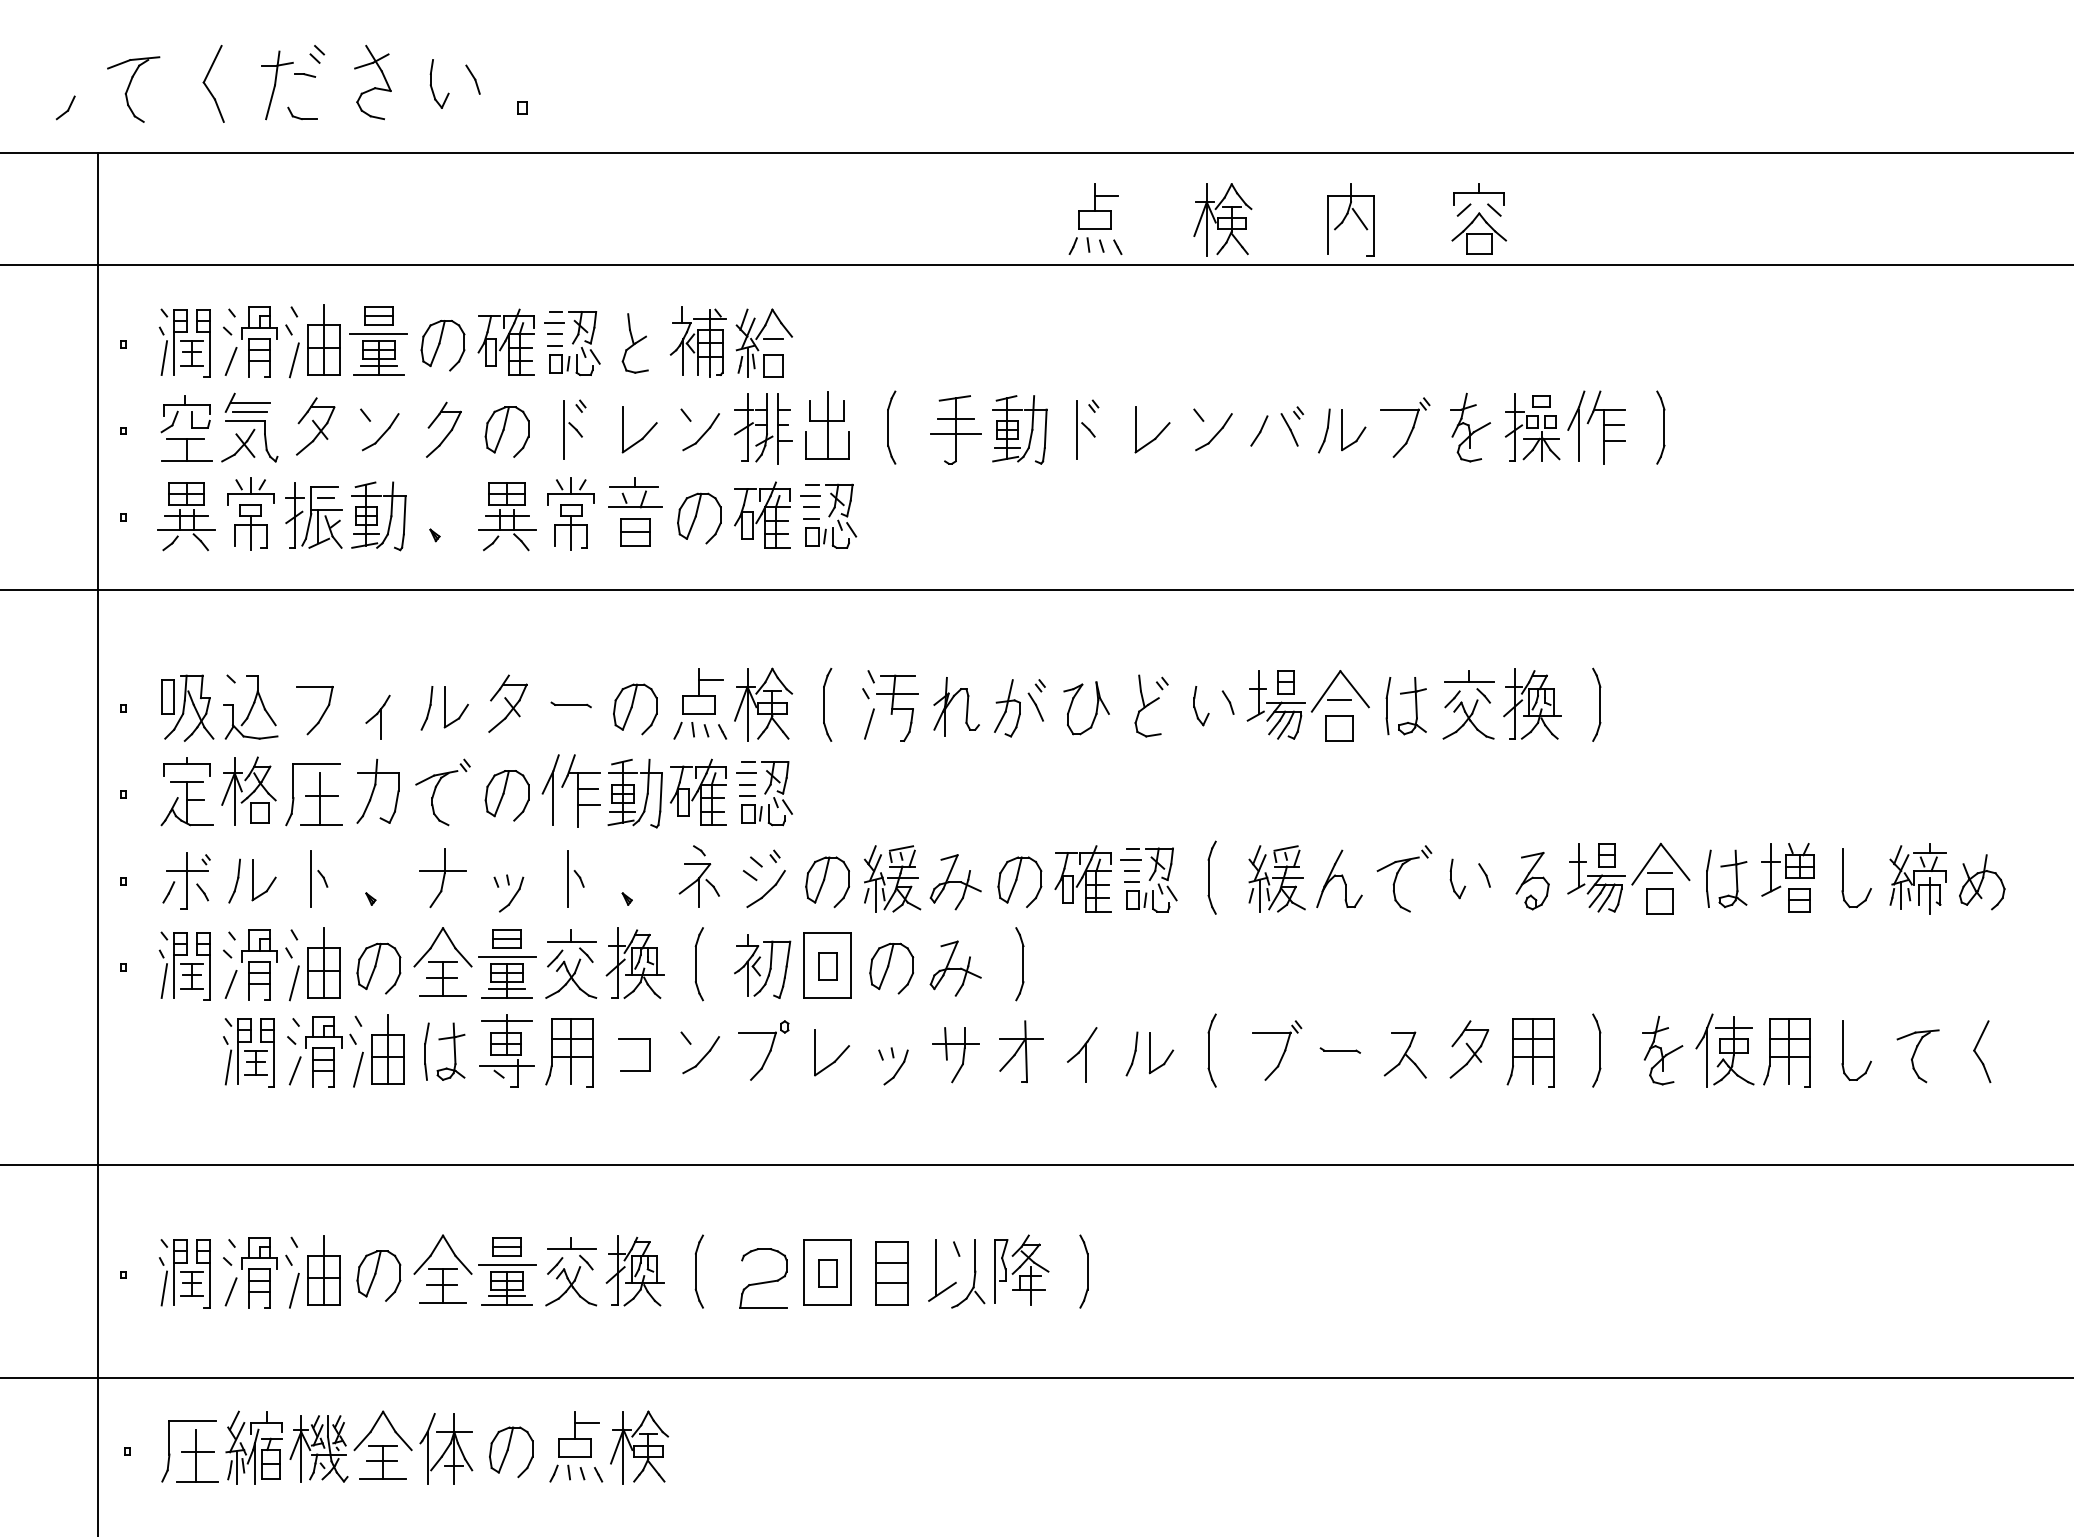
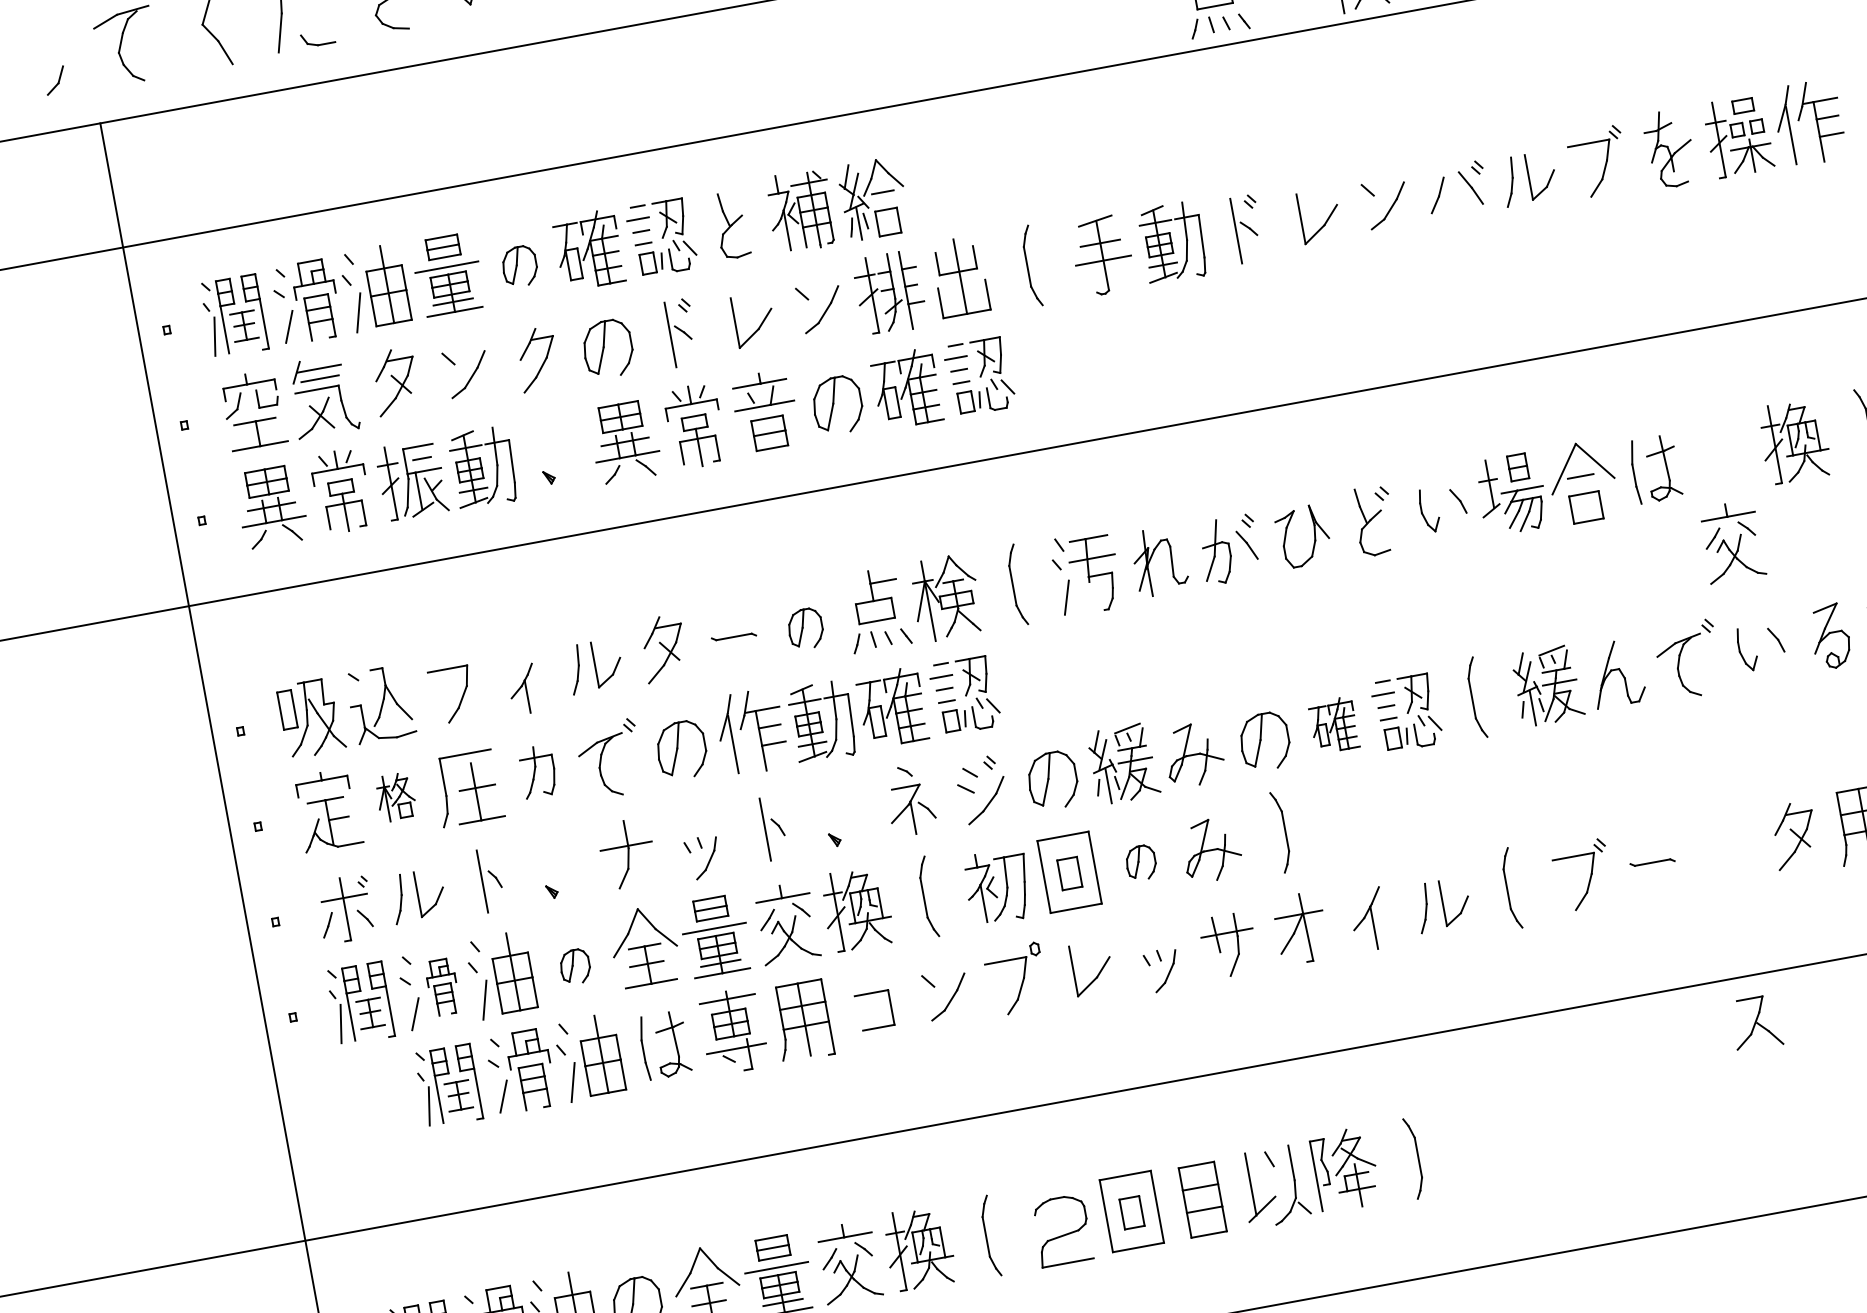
part: (442, 345) -> (519, 266), size x0.7
part: (1468, 704) -> (1731, 541), moved
part: (635, 709) -> (805, 629), size x0.7
part: (248, 790) -> (395, 796), size x0.6
part: (377, 791) -> (537, 771), size x0.7
part: (1082, 878) -> (1333, 724), size x0.7
part: (259, 964) -> (442, 986), size x0.7
part: (378, 968) -> (574, 966), size x0.6
part: (891, 968) -> (1140, 862), size x0.6
part: (1404, 1054) -> (1755, 1022), moved

